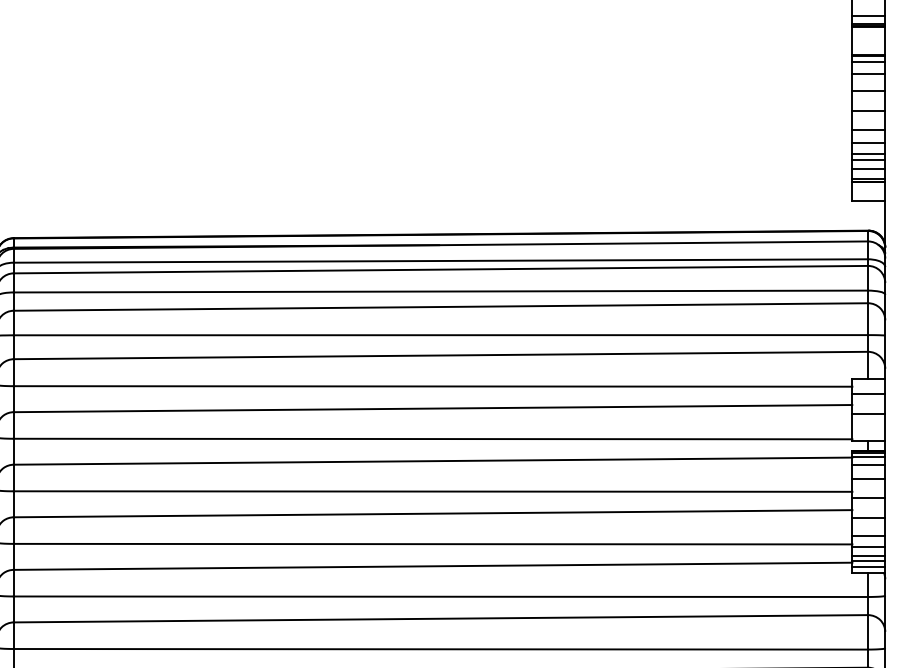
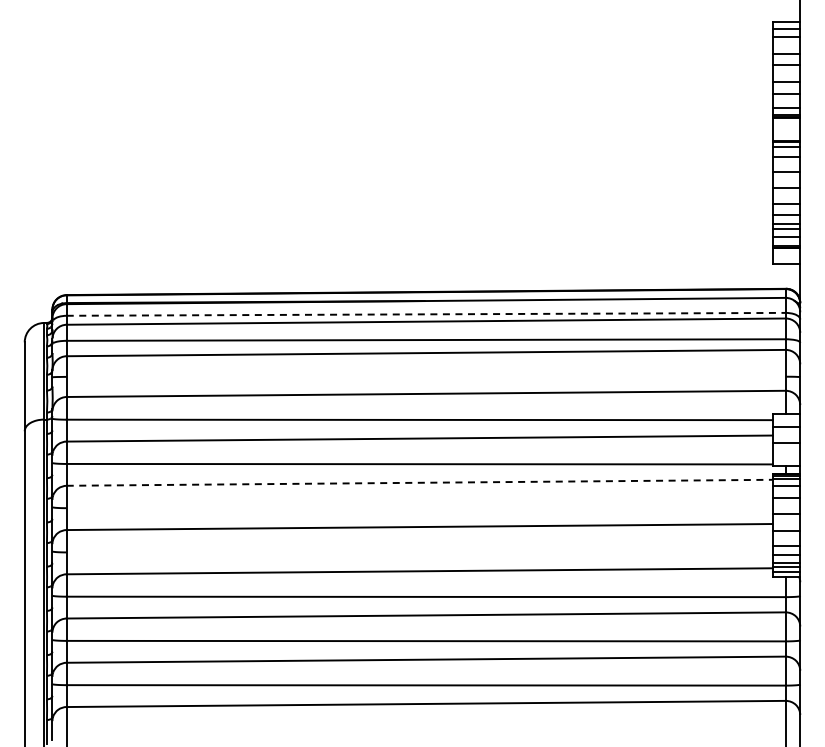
line: (441, 261) -> (426, 314), solid -> dashed
line: (440, 334) -> (425, 376), removed
line: (432, 460) -> (419, 482), solid -> dashed
line: (432, 491) -> (419, 508), removed
line: (432, 543) -> (419, 552), removed

